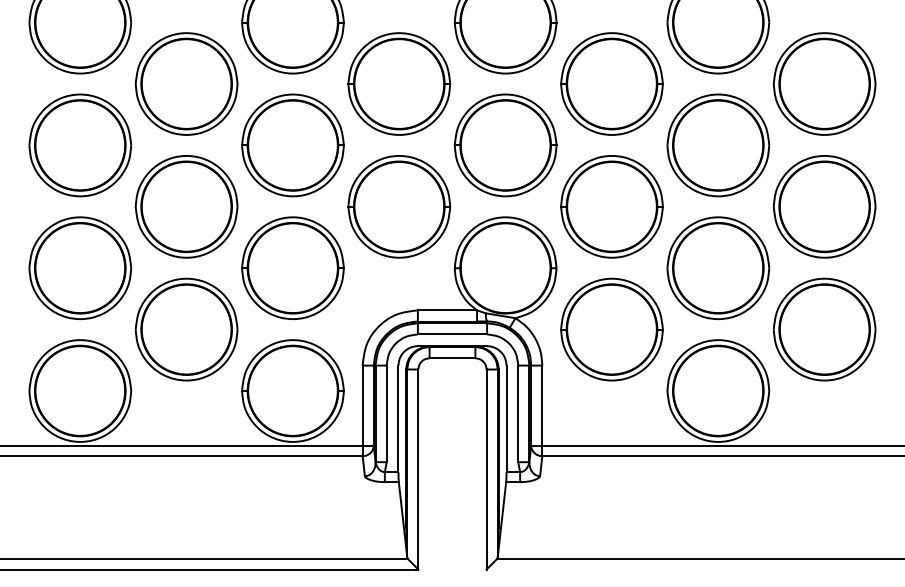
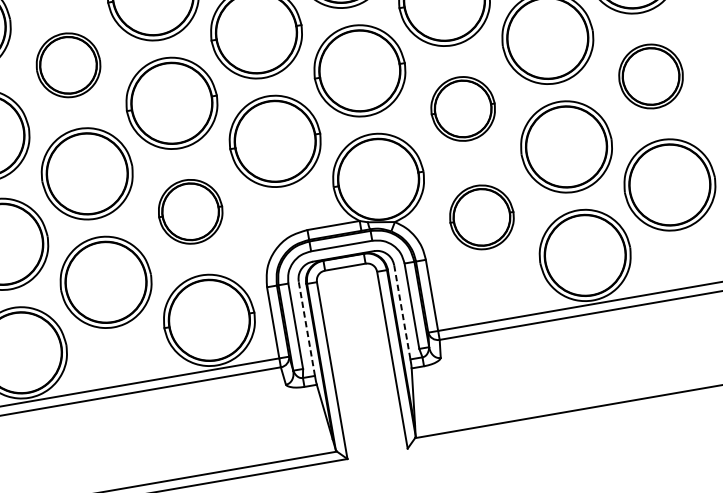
part: (186, 83) -> (68, 64), size x0.7
part: (611, 206) -> (462, 108), size x0.7
part: (824, 206) -> (650, 76), size x0.7
part: (292, 267) -> (190, 211), size x0.7
part: (611, 329) -> (481, 217), size x0.7
line: (398, 418) -> (306, 328), solid -> dashed
line: (506, 419) -> (402, 312), solid -> dashed

